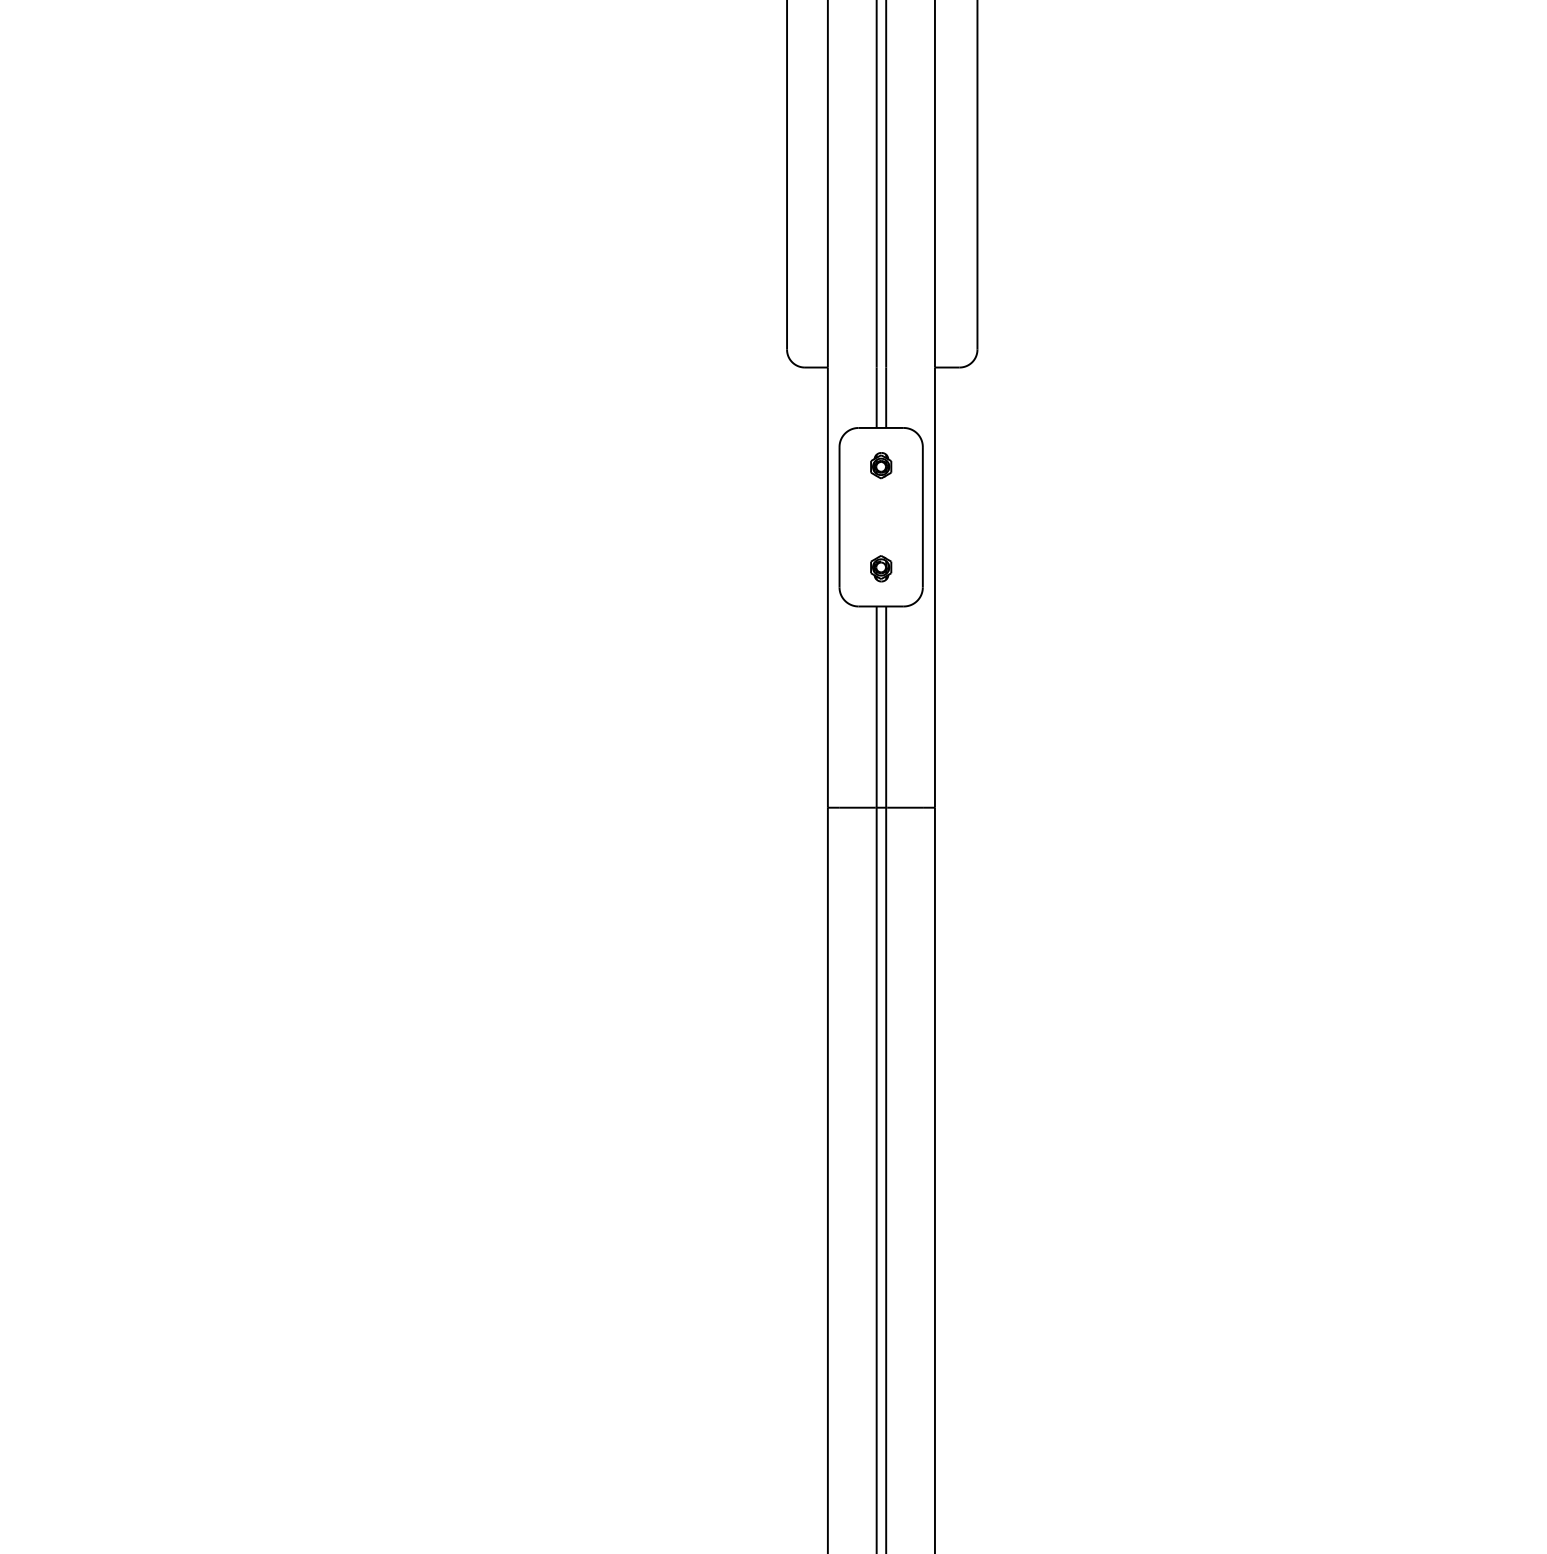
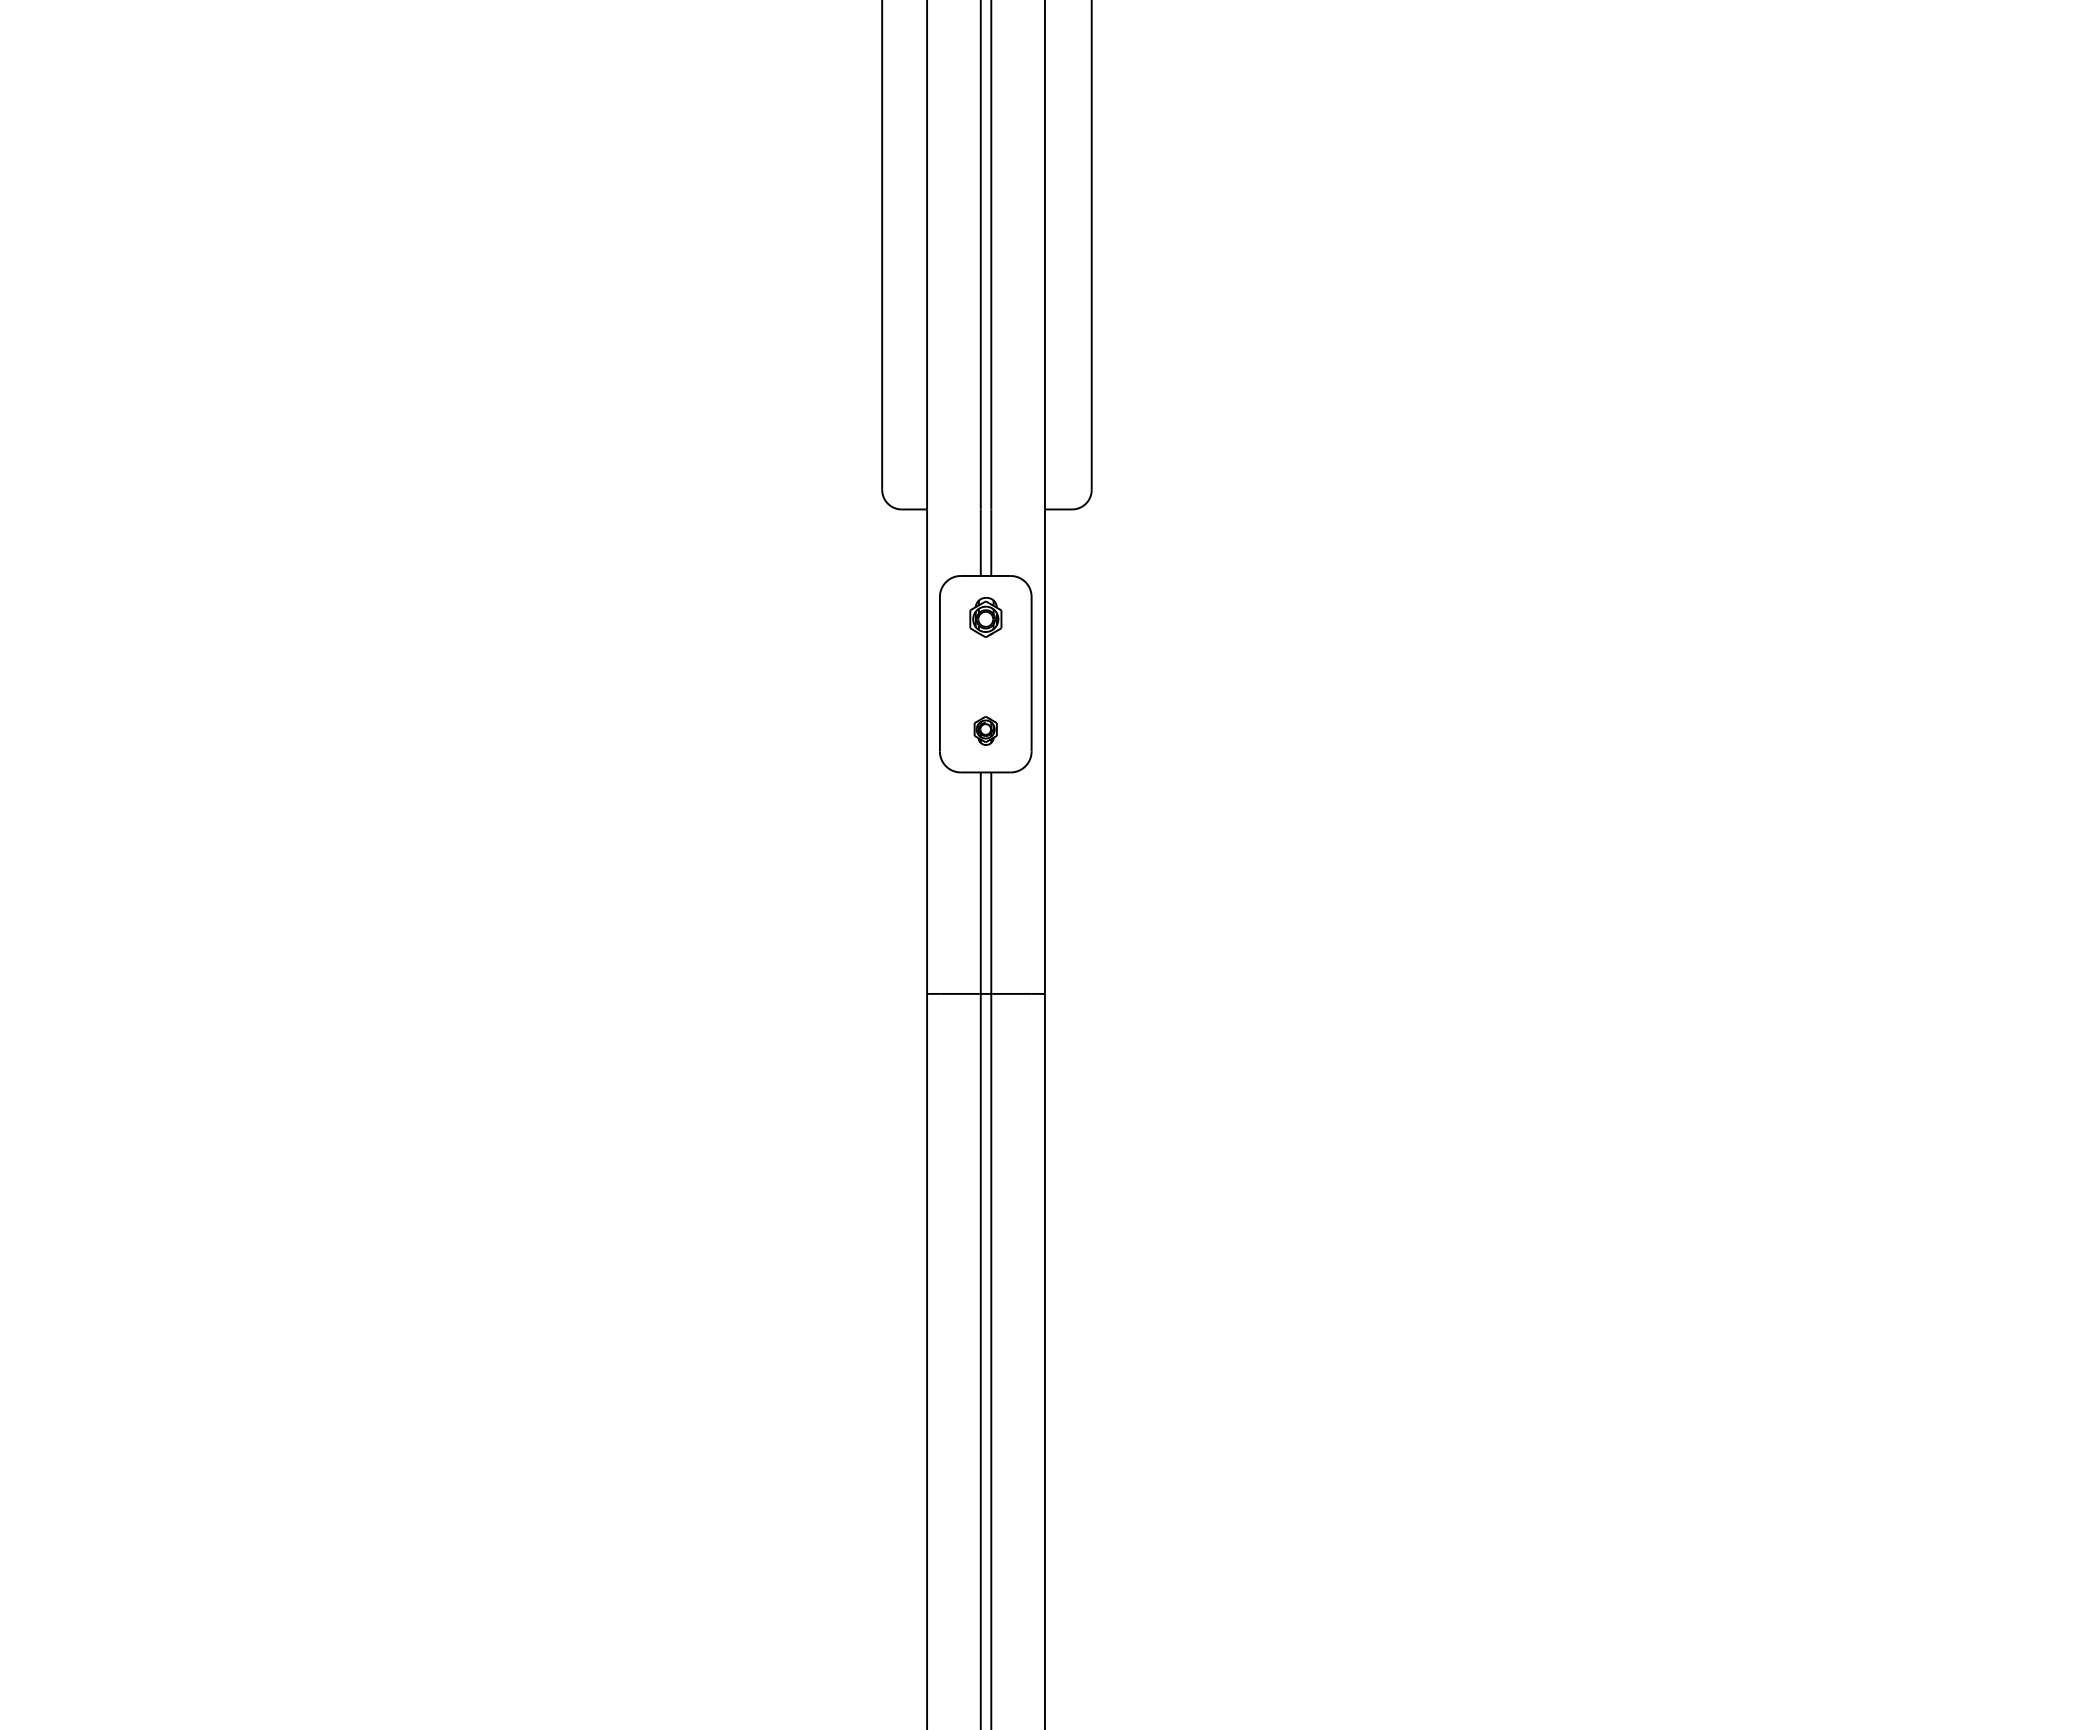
part: (880, 465) -> (985, 617), size x1.4

